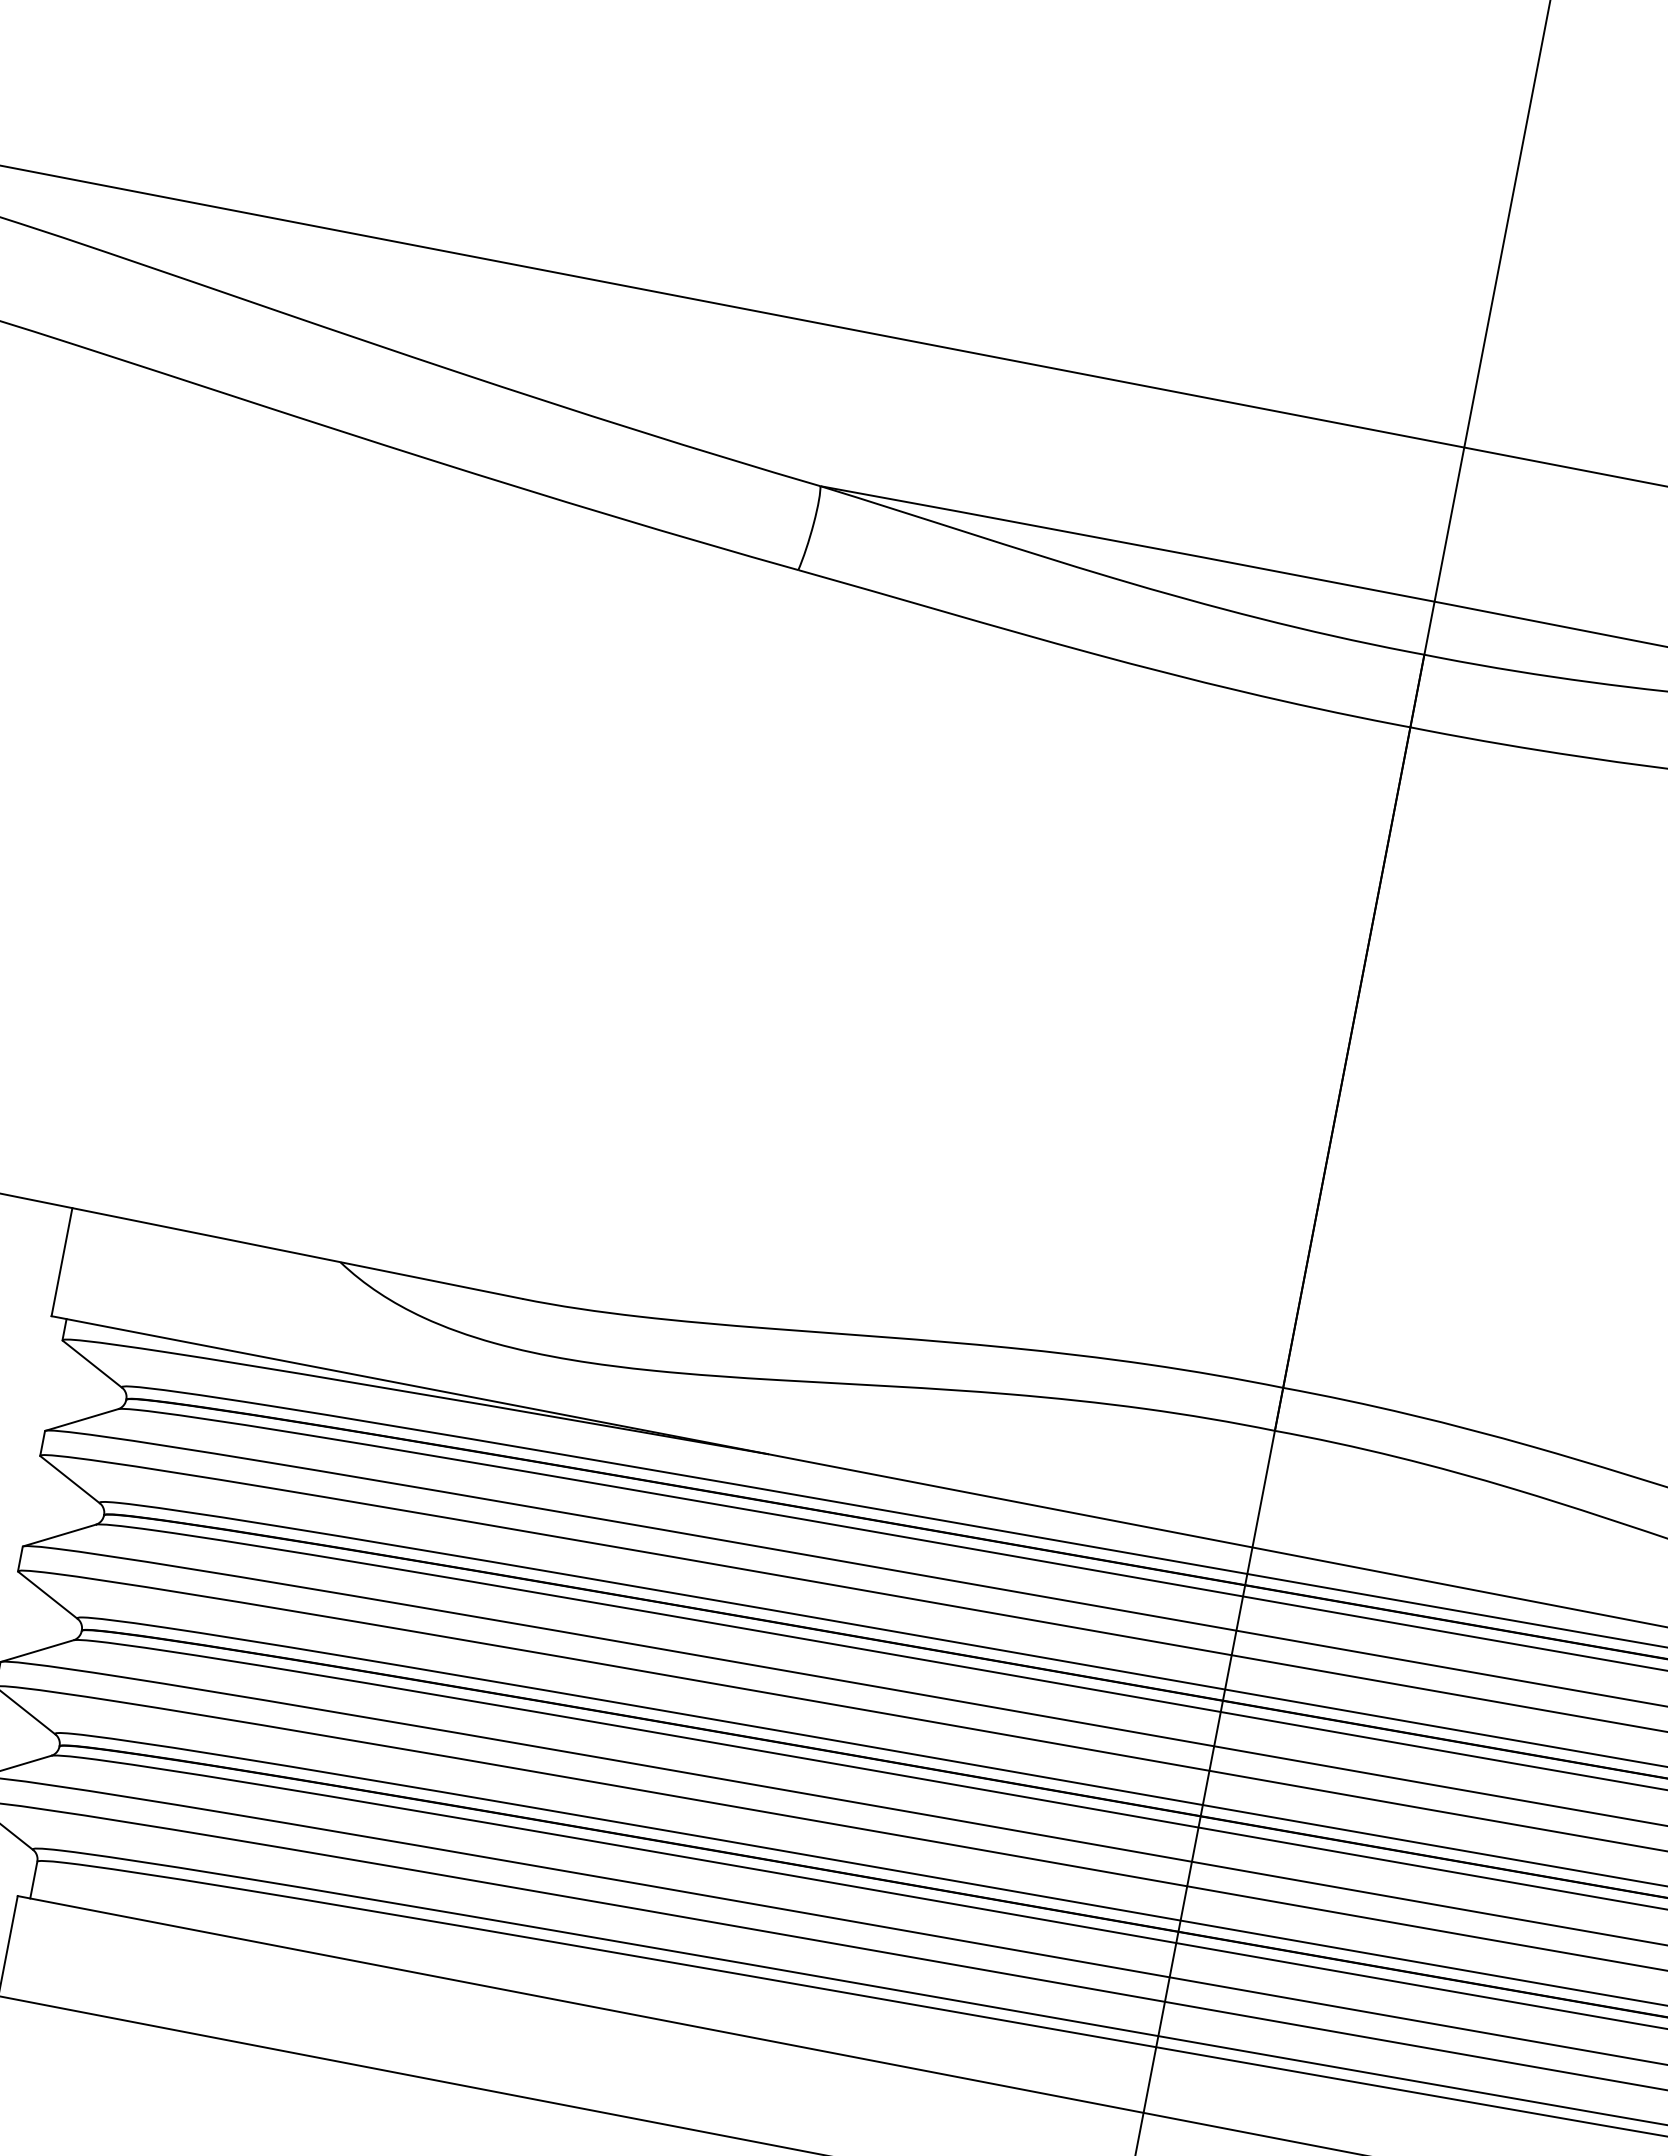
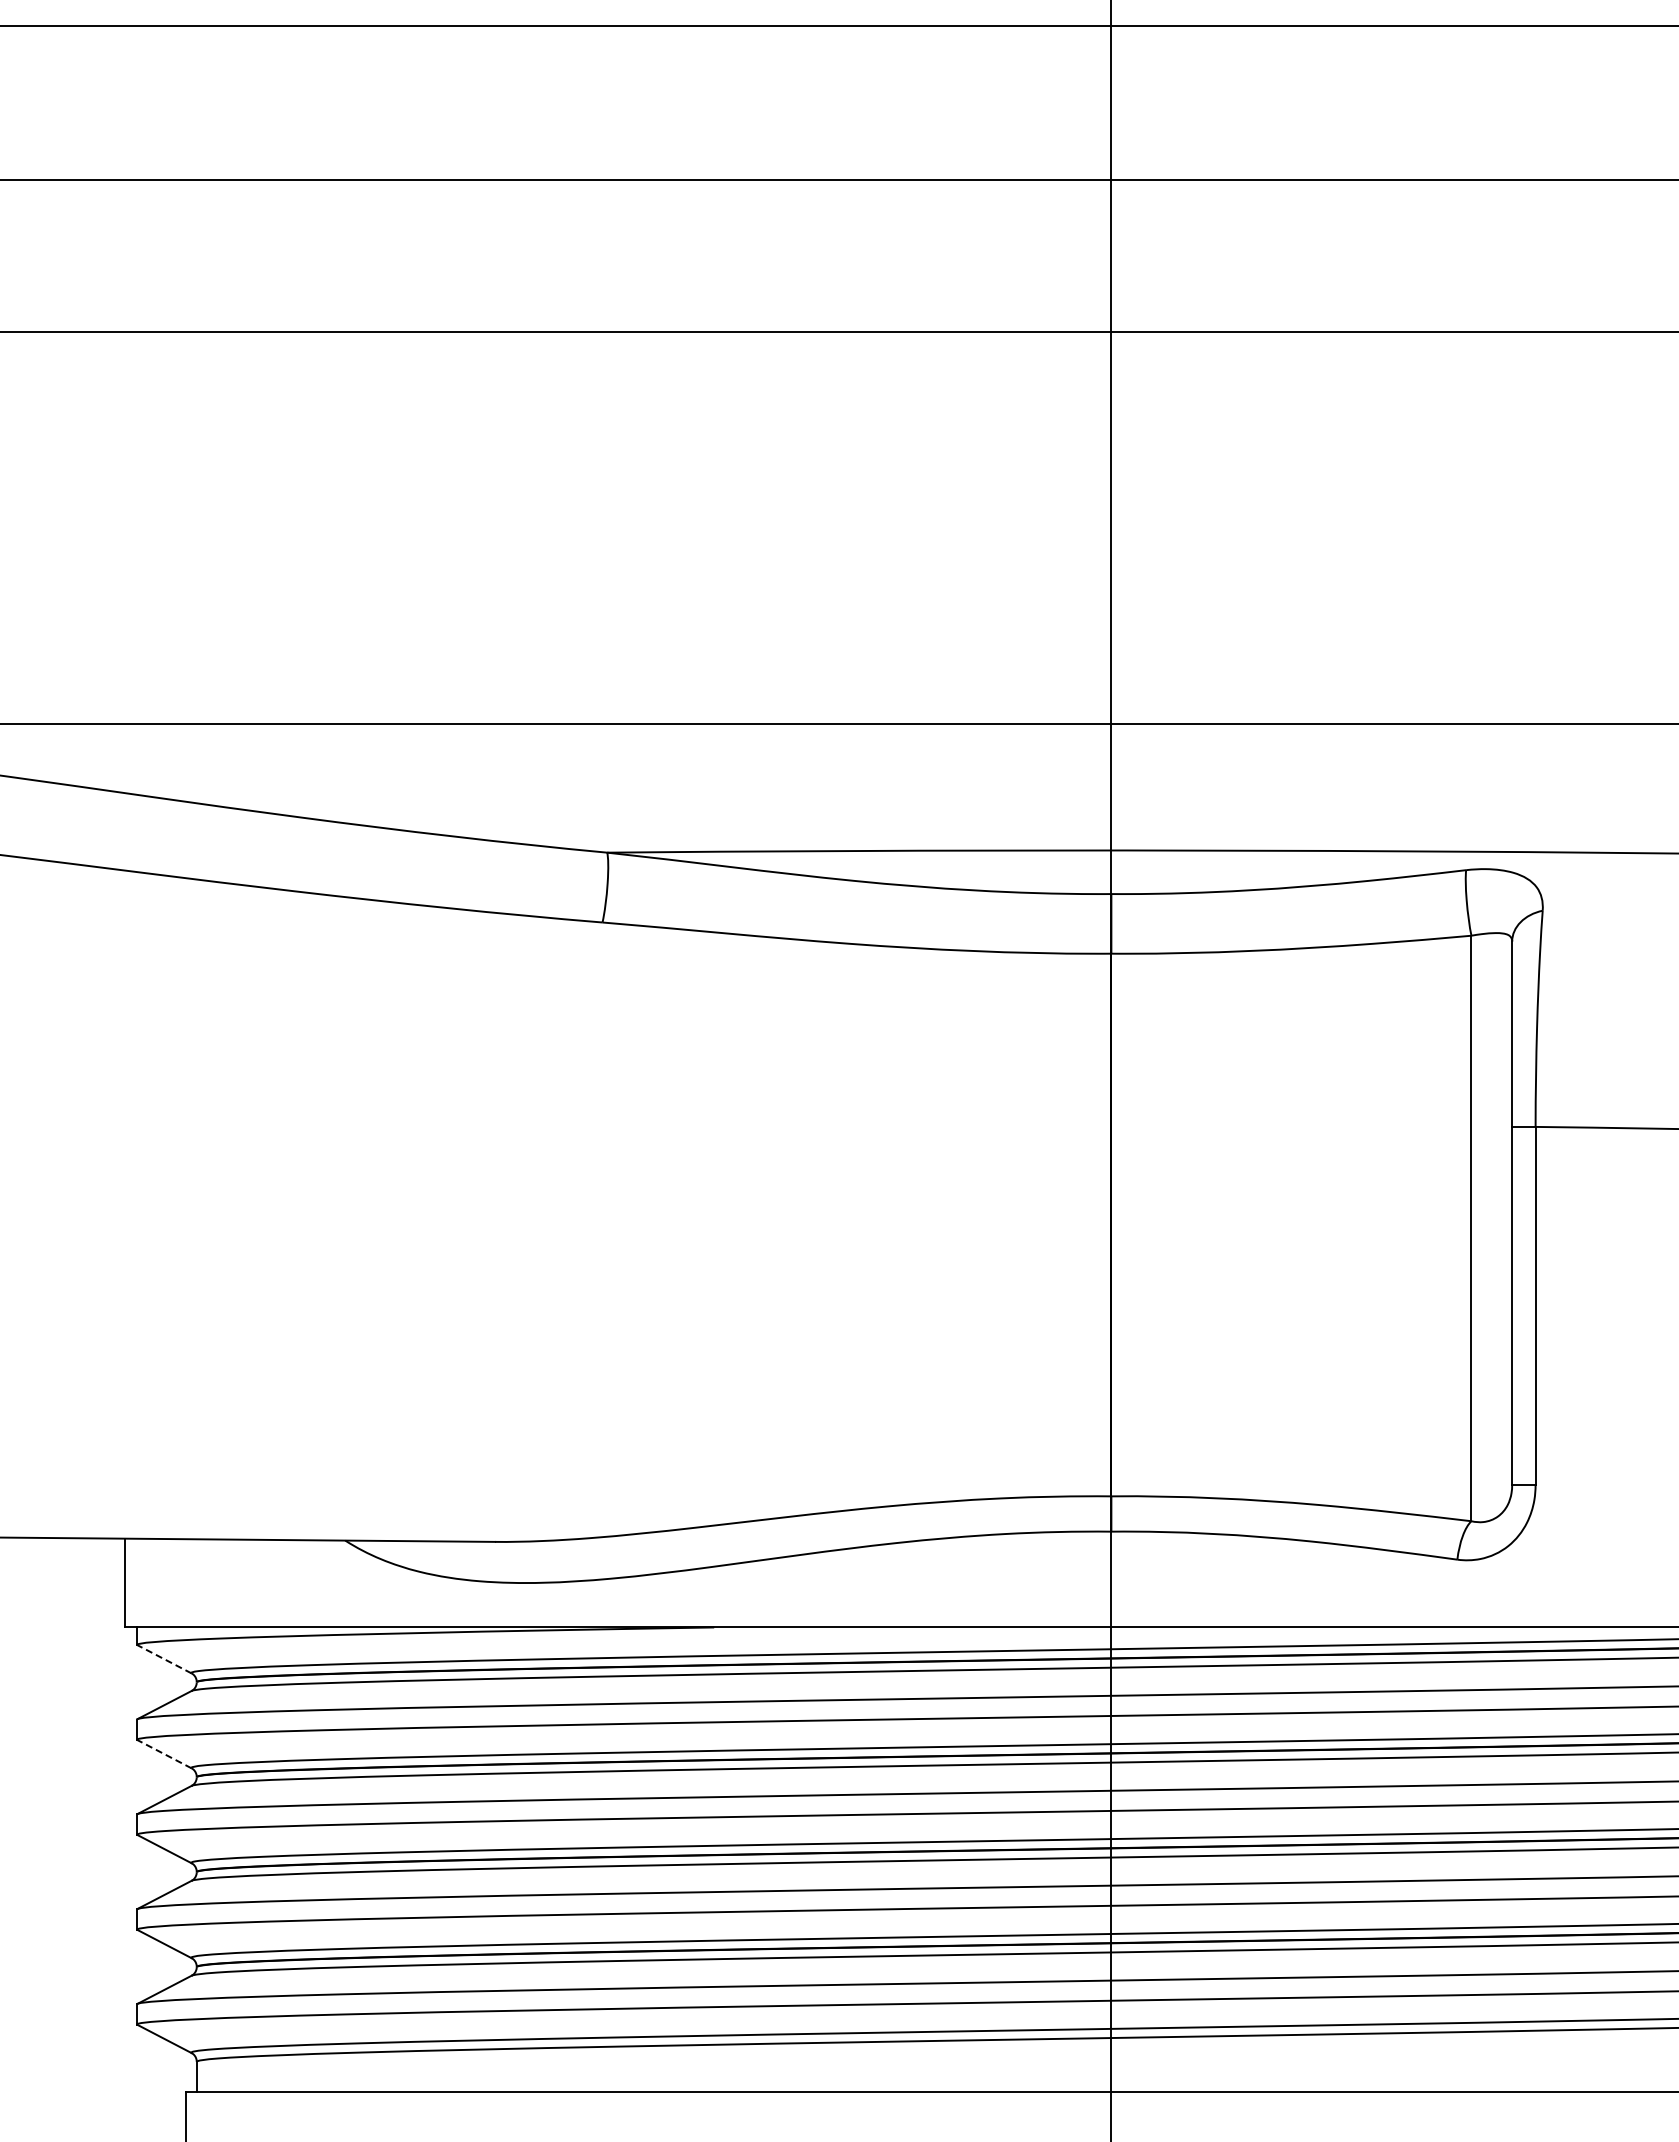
line: (92, 1364) -> (164, 1659), solid -> dashed
line: (70, 1480) -> (164, 1754), solid -> dashed

